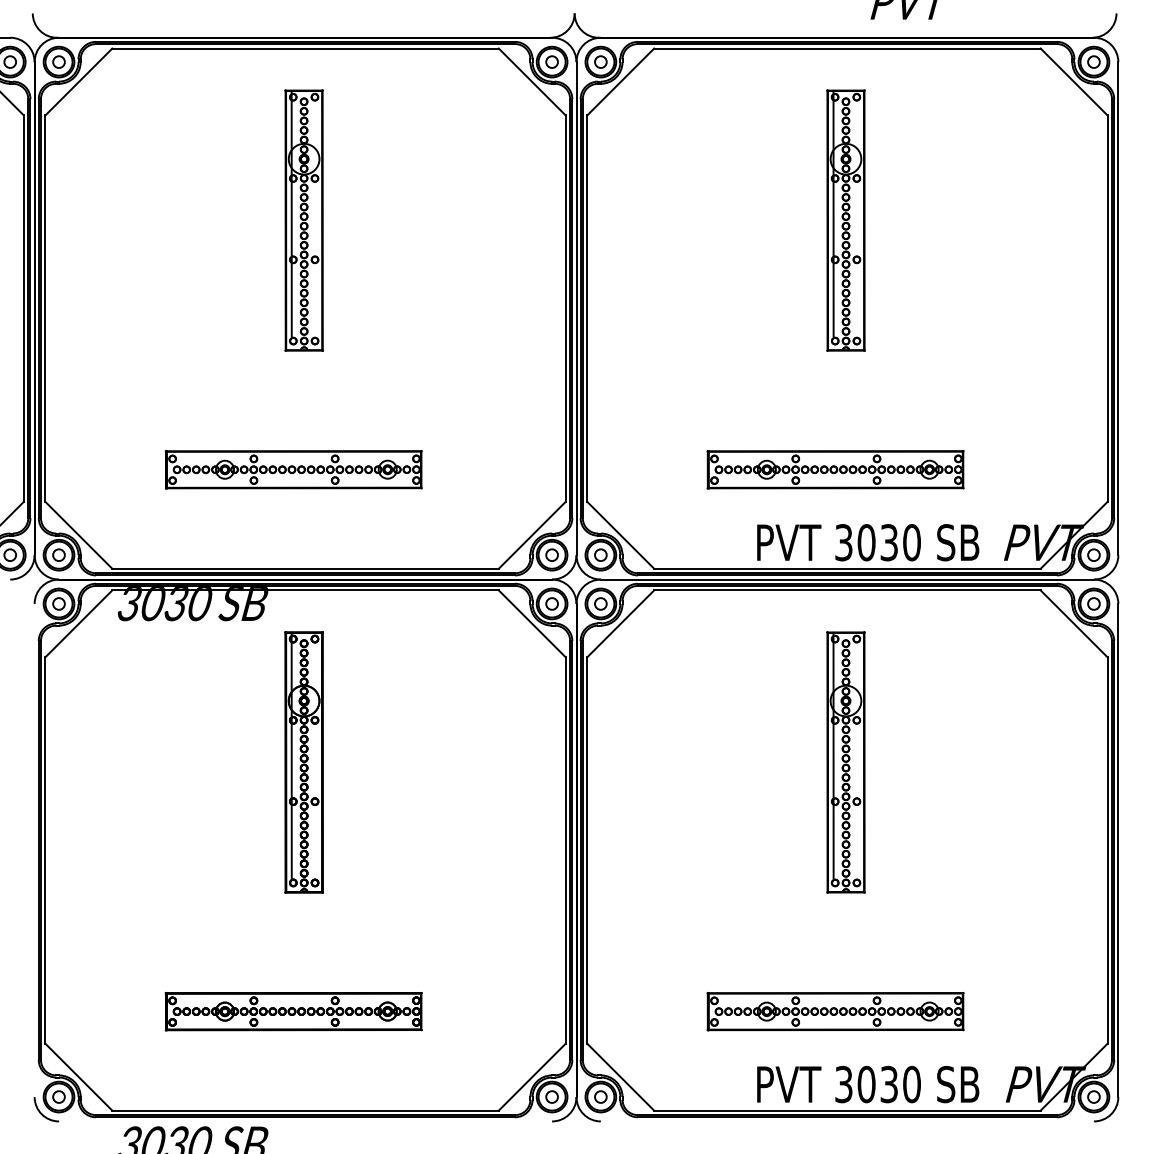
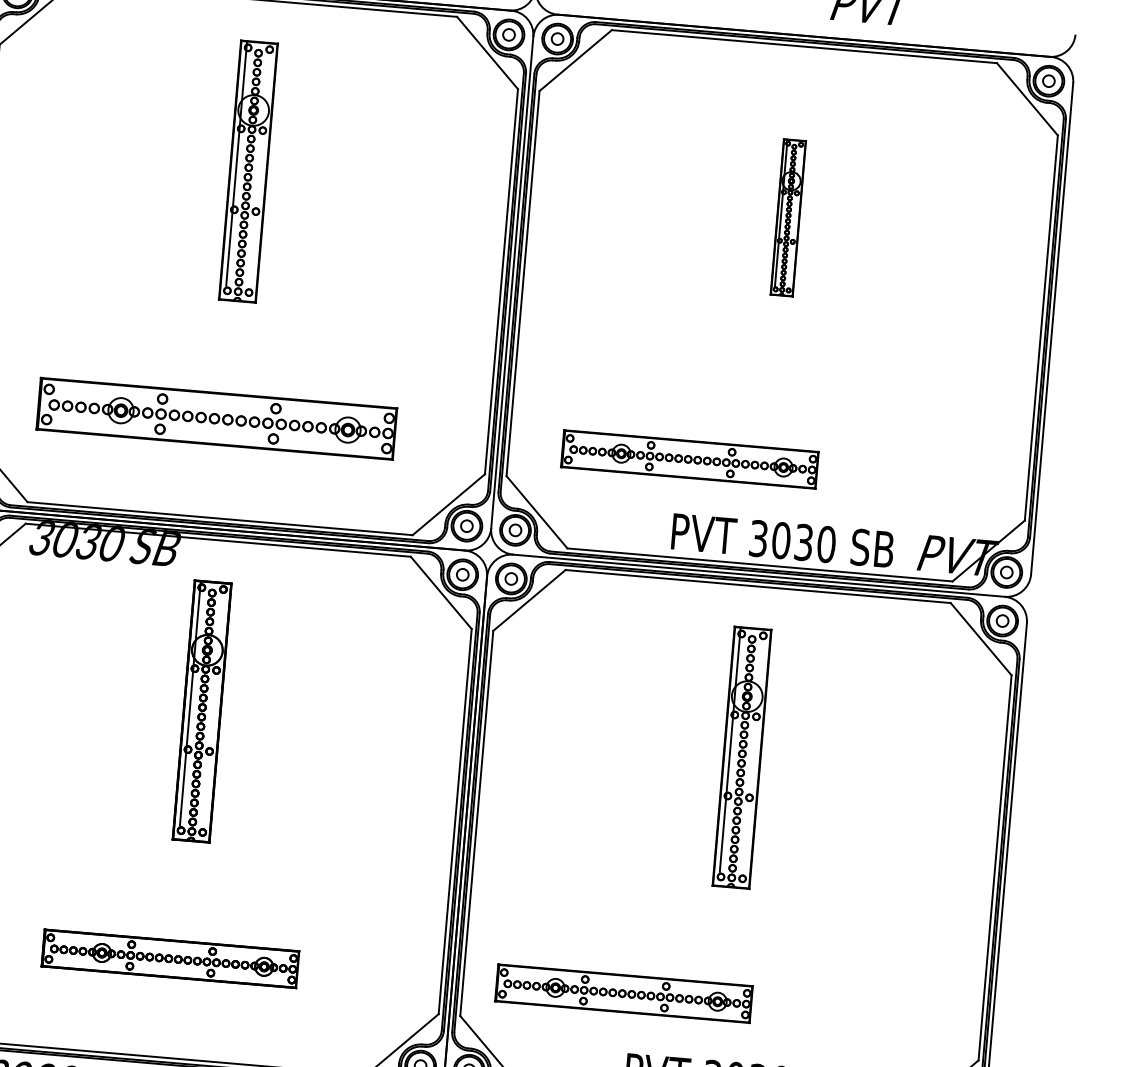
part: (845, 220) -> (787, 217), size x0.6
part: (293, 469) -> (216, 418), size x1.4
part: (835, 469) -> (689, 459), moved
part: (835, 1011) -> (623, 993), moved

